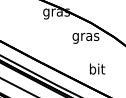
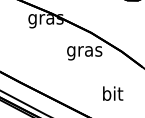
text: (97, 68) -> (113, 92), moved

